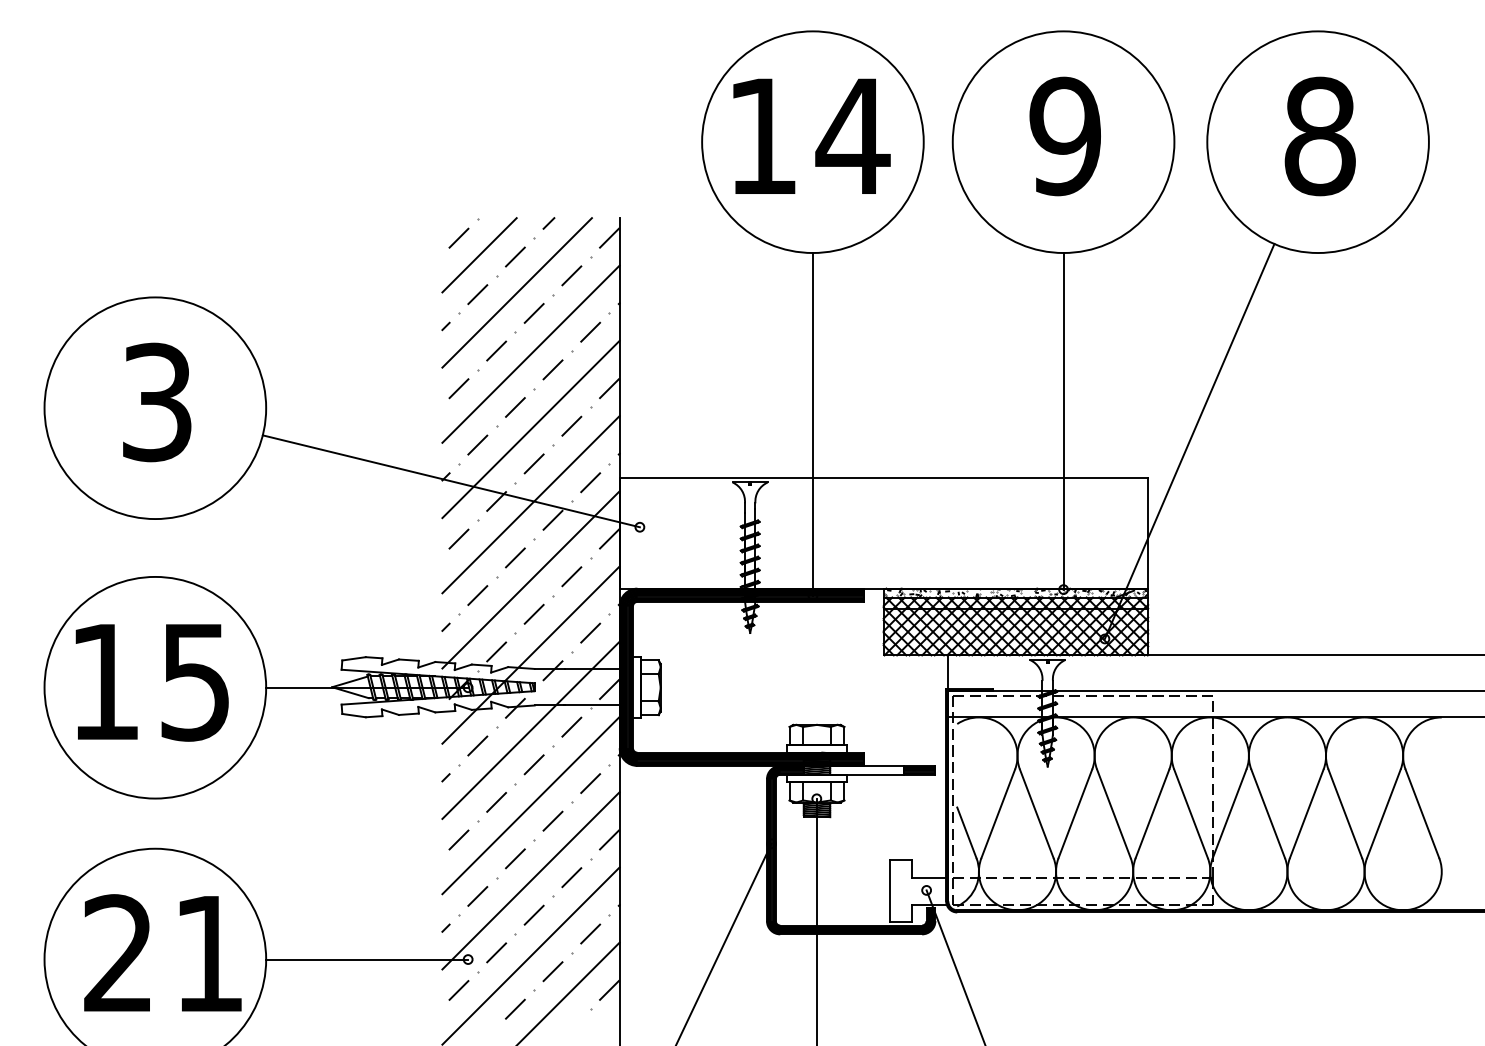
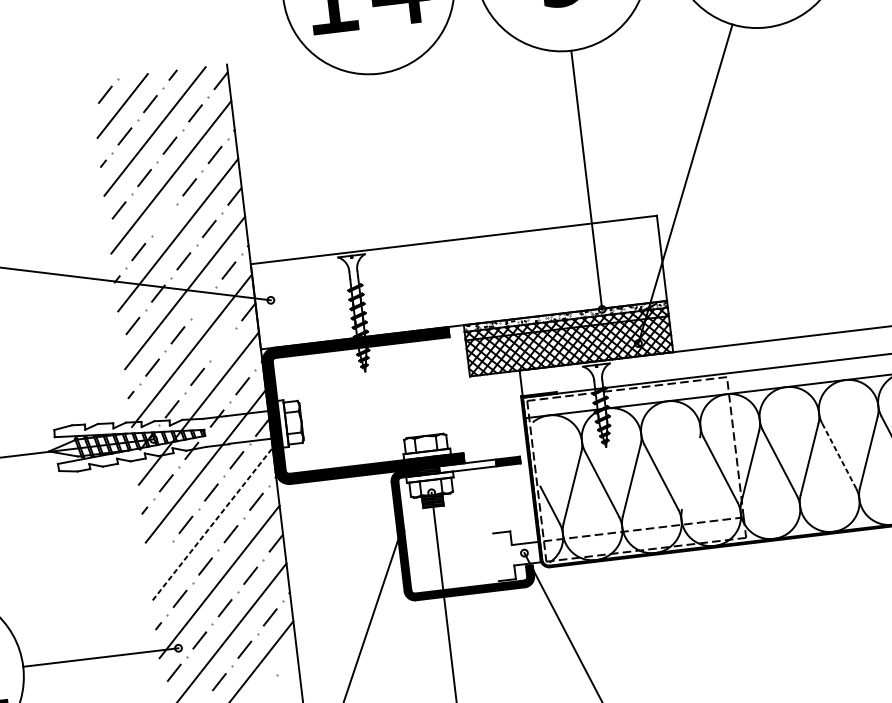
line: (515, 407) -> (164, 219), removed
line: (812, 424) -> (394, 205), removed
line: (552, 519) -> (202, 302), removed
line: (571, 576) -> (222, 344), removed
line: (531, 805) -> (213, 524), solid -> dashed
line: (1152, 813) -> (690, 473), removed
line: (1345, 814) -> (839, 456), solid -> dashed
line: (458, 839) -> (160, 556), removed
line: (889, 891) -> (496, 557), removed
line: (609, 990) -> (289, 659), removed

